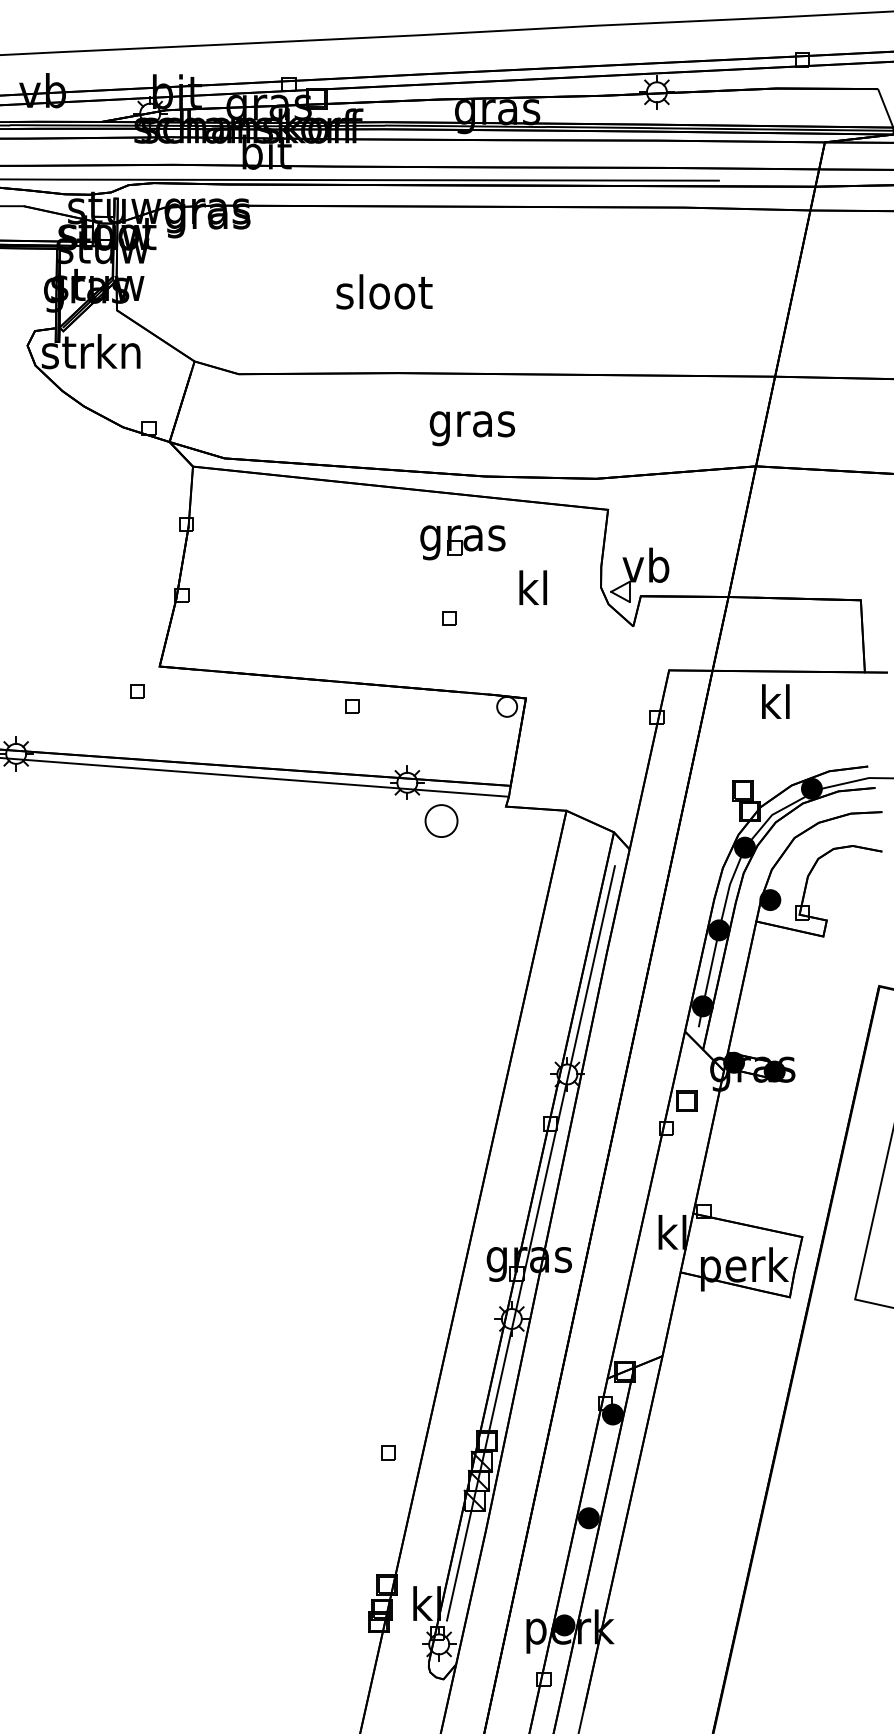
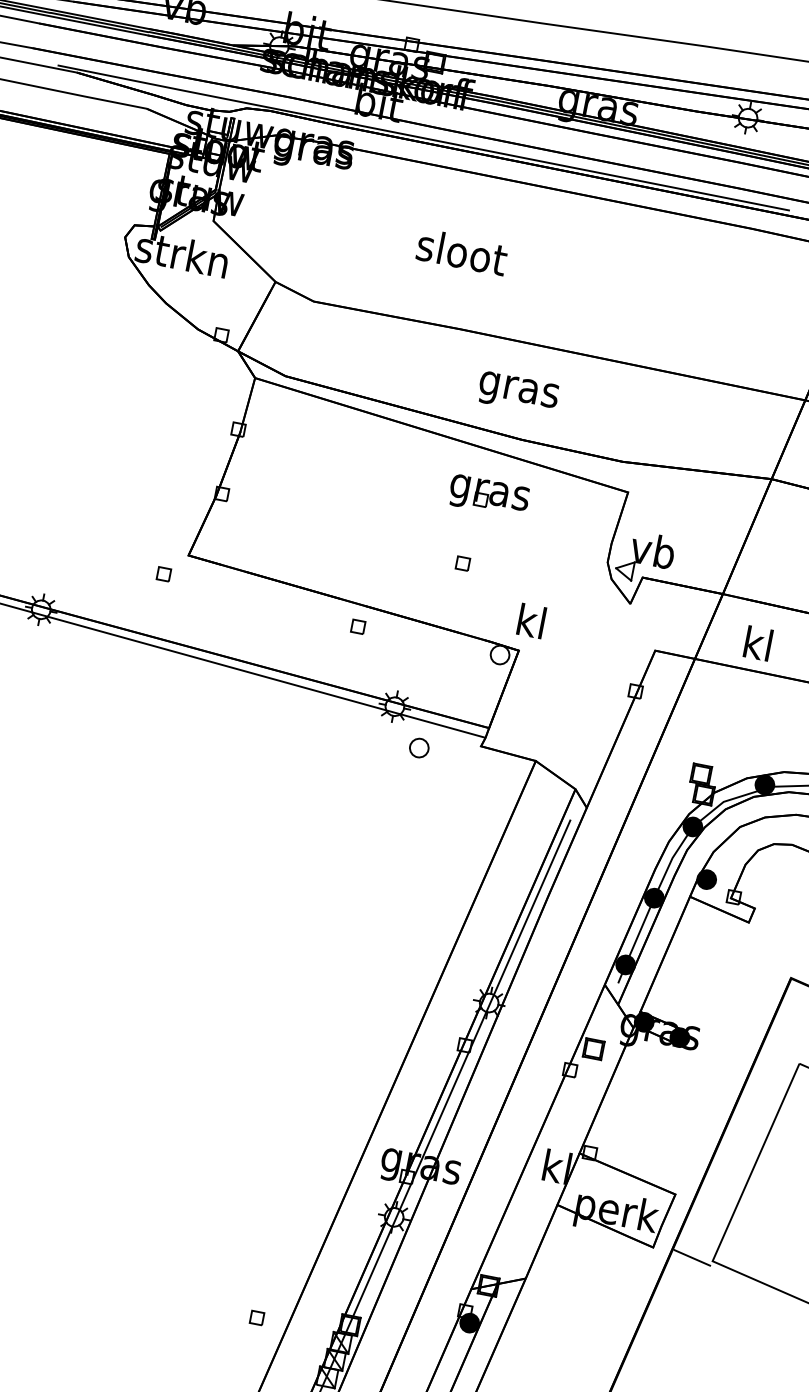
text: (532, 587) -> (530, 620), moved
text: (775, 701) -> (758, 643), moved
part: (441, 821) -> (419, 748), size x0.62
line: (832, 1299) -> (691, 1257), added

